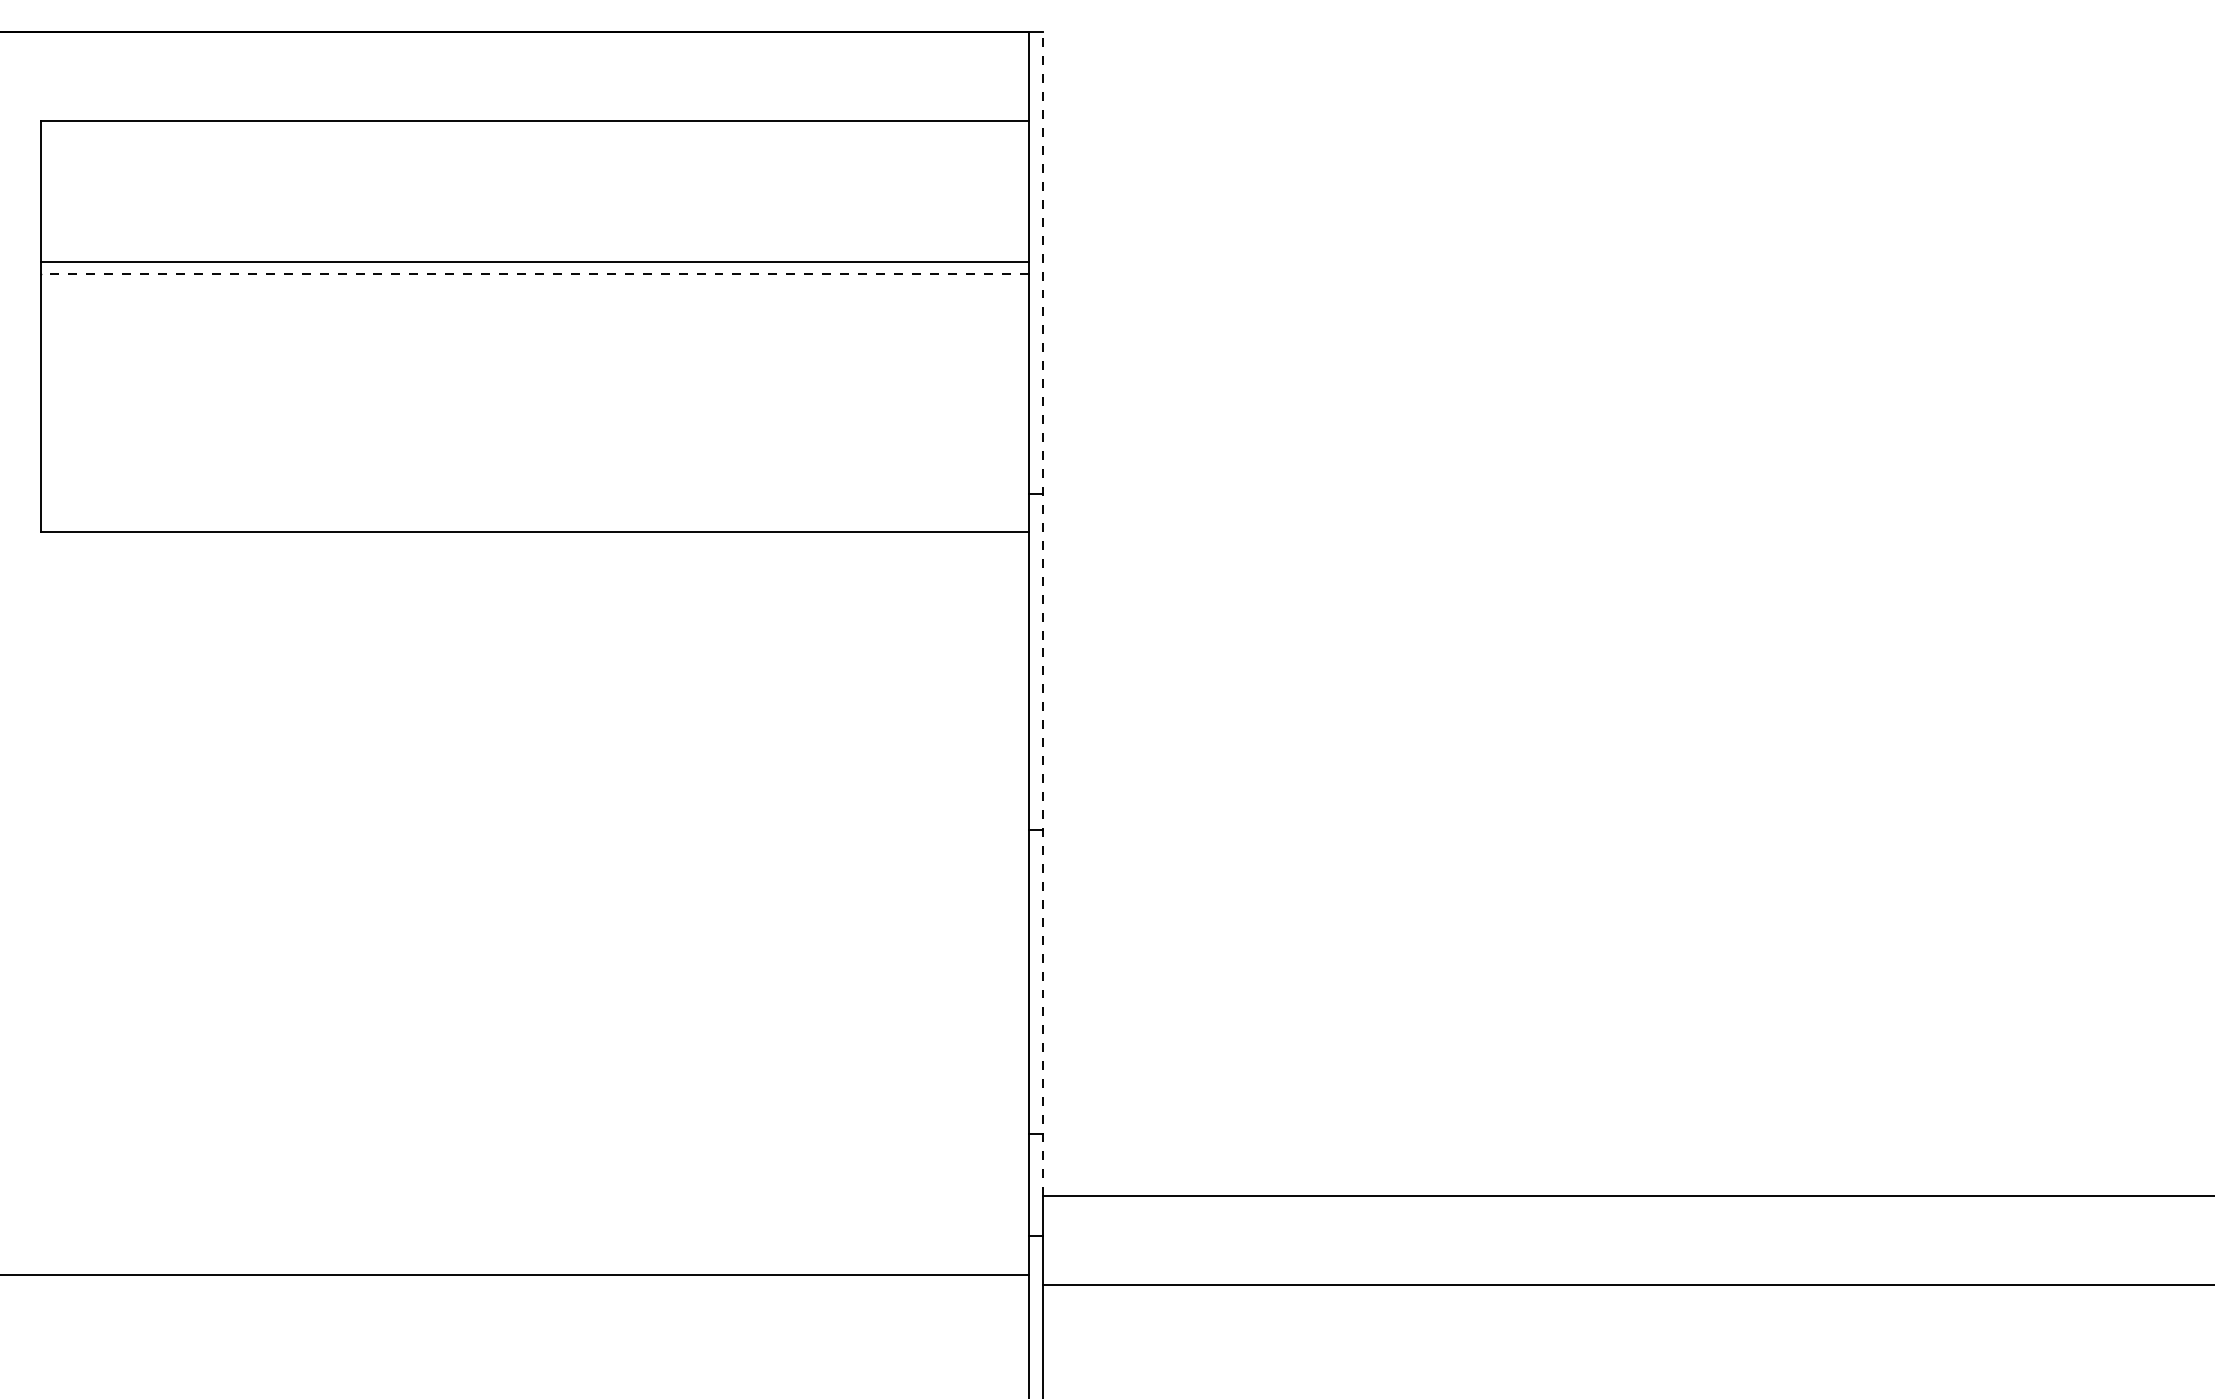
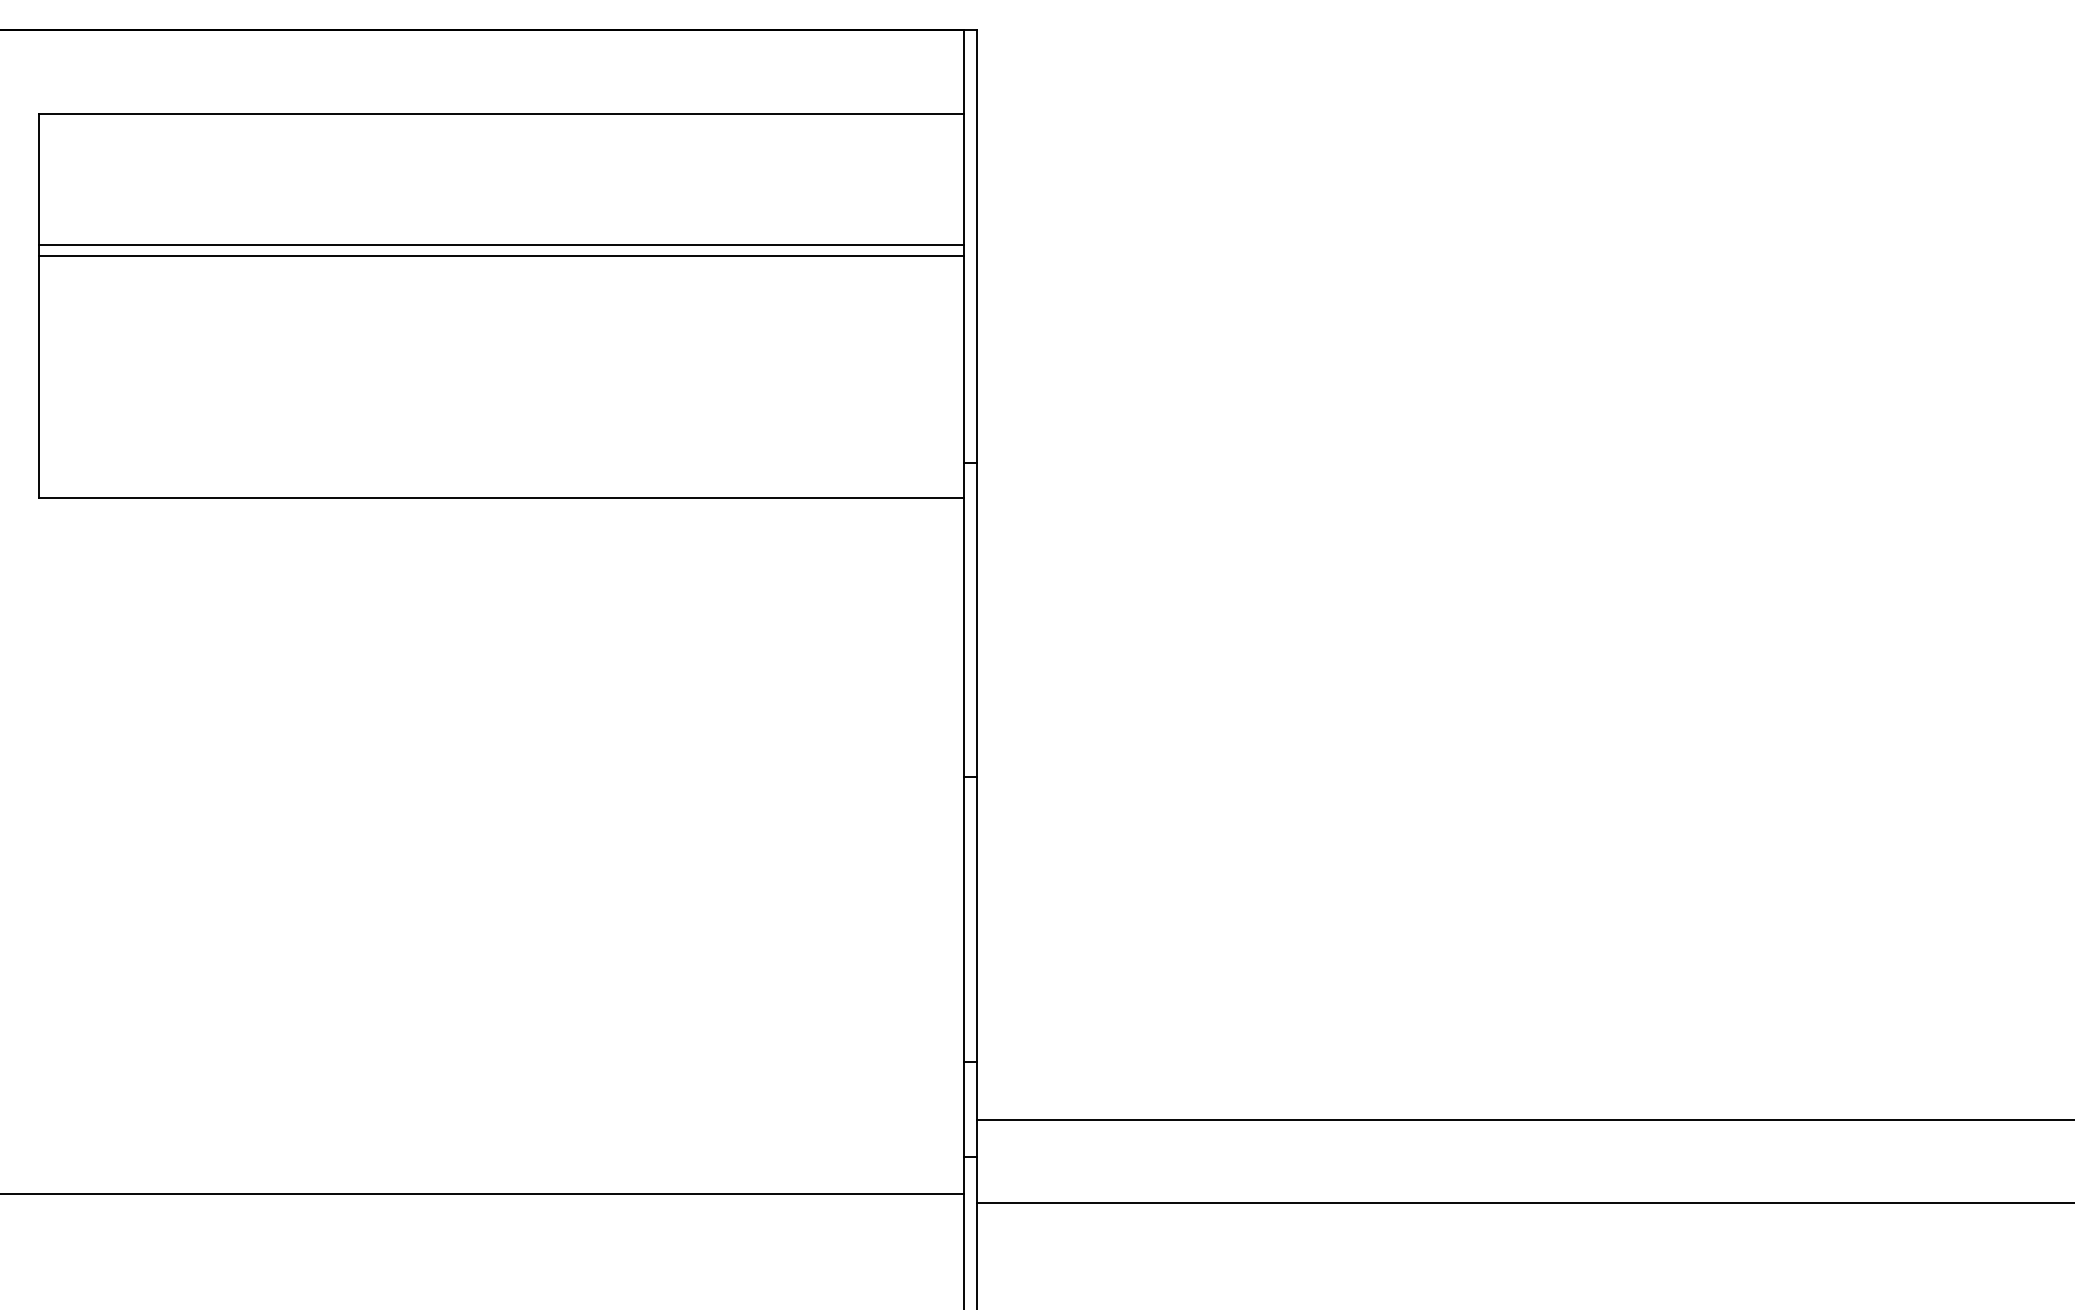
line: (534, 274) -> (500, 256), dashed -> solid
line: (1043, 613) -> (977, 574), dashed -> solid

